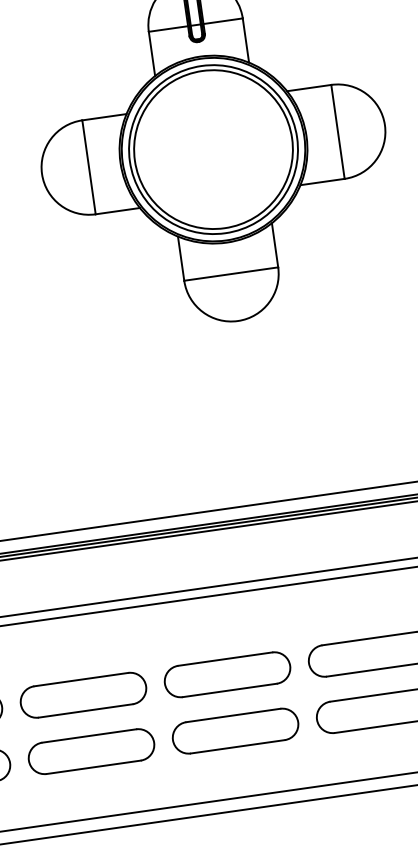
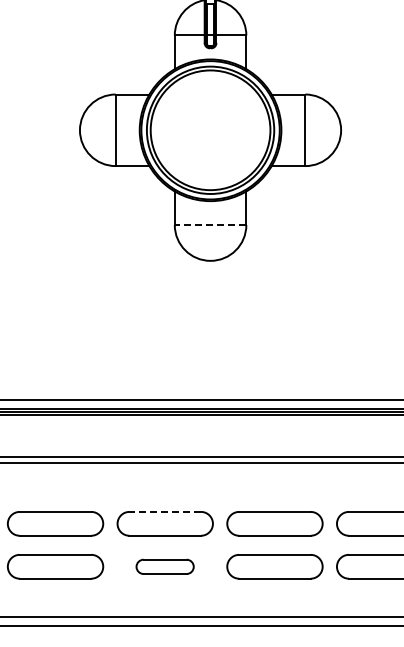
line: (231, 274) -> (210, 225), solid -> dashed
line: (225, 658) -> (165, 511), solid -> dashed
part: (234, 730) -> (164, 566), size x0.6

